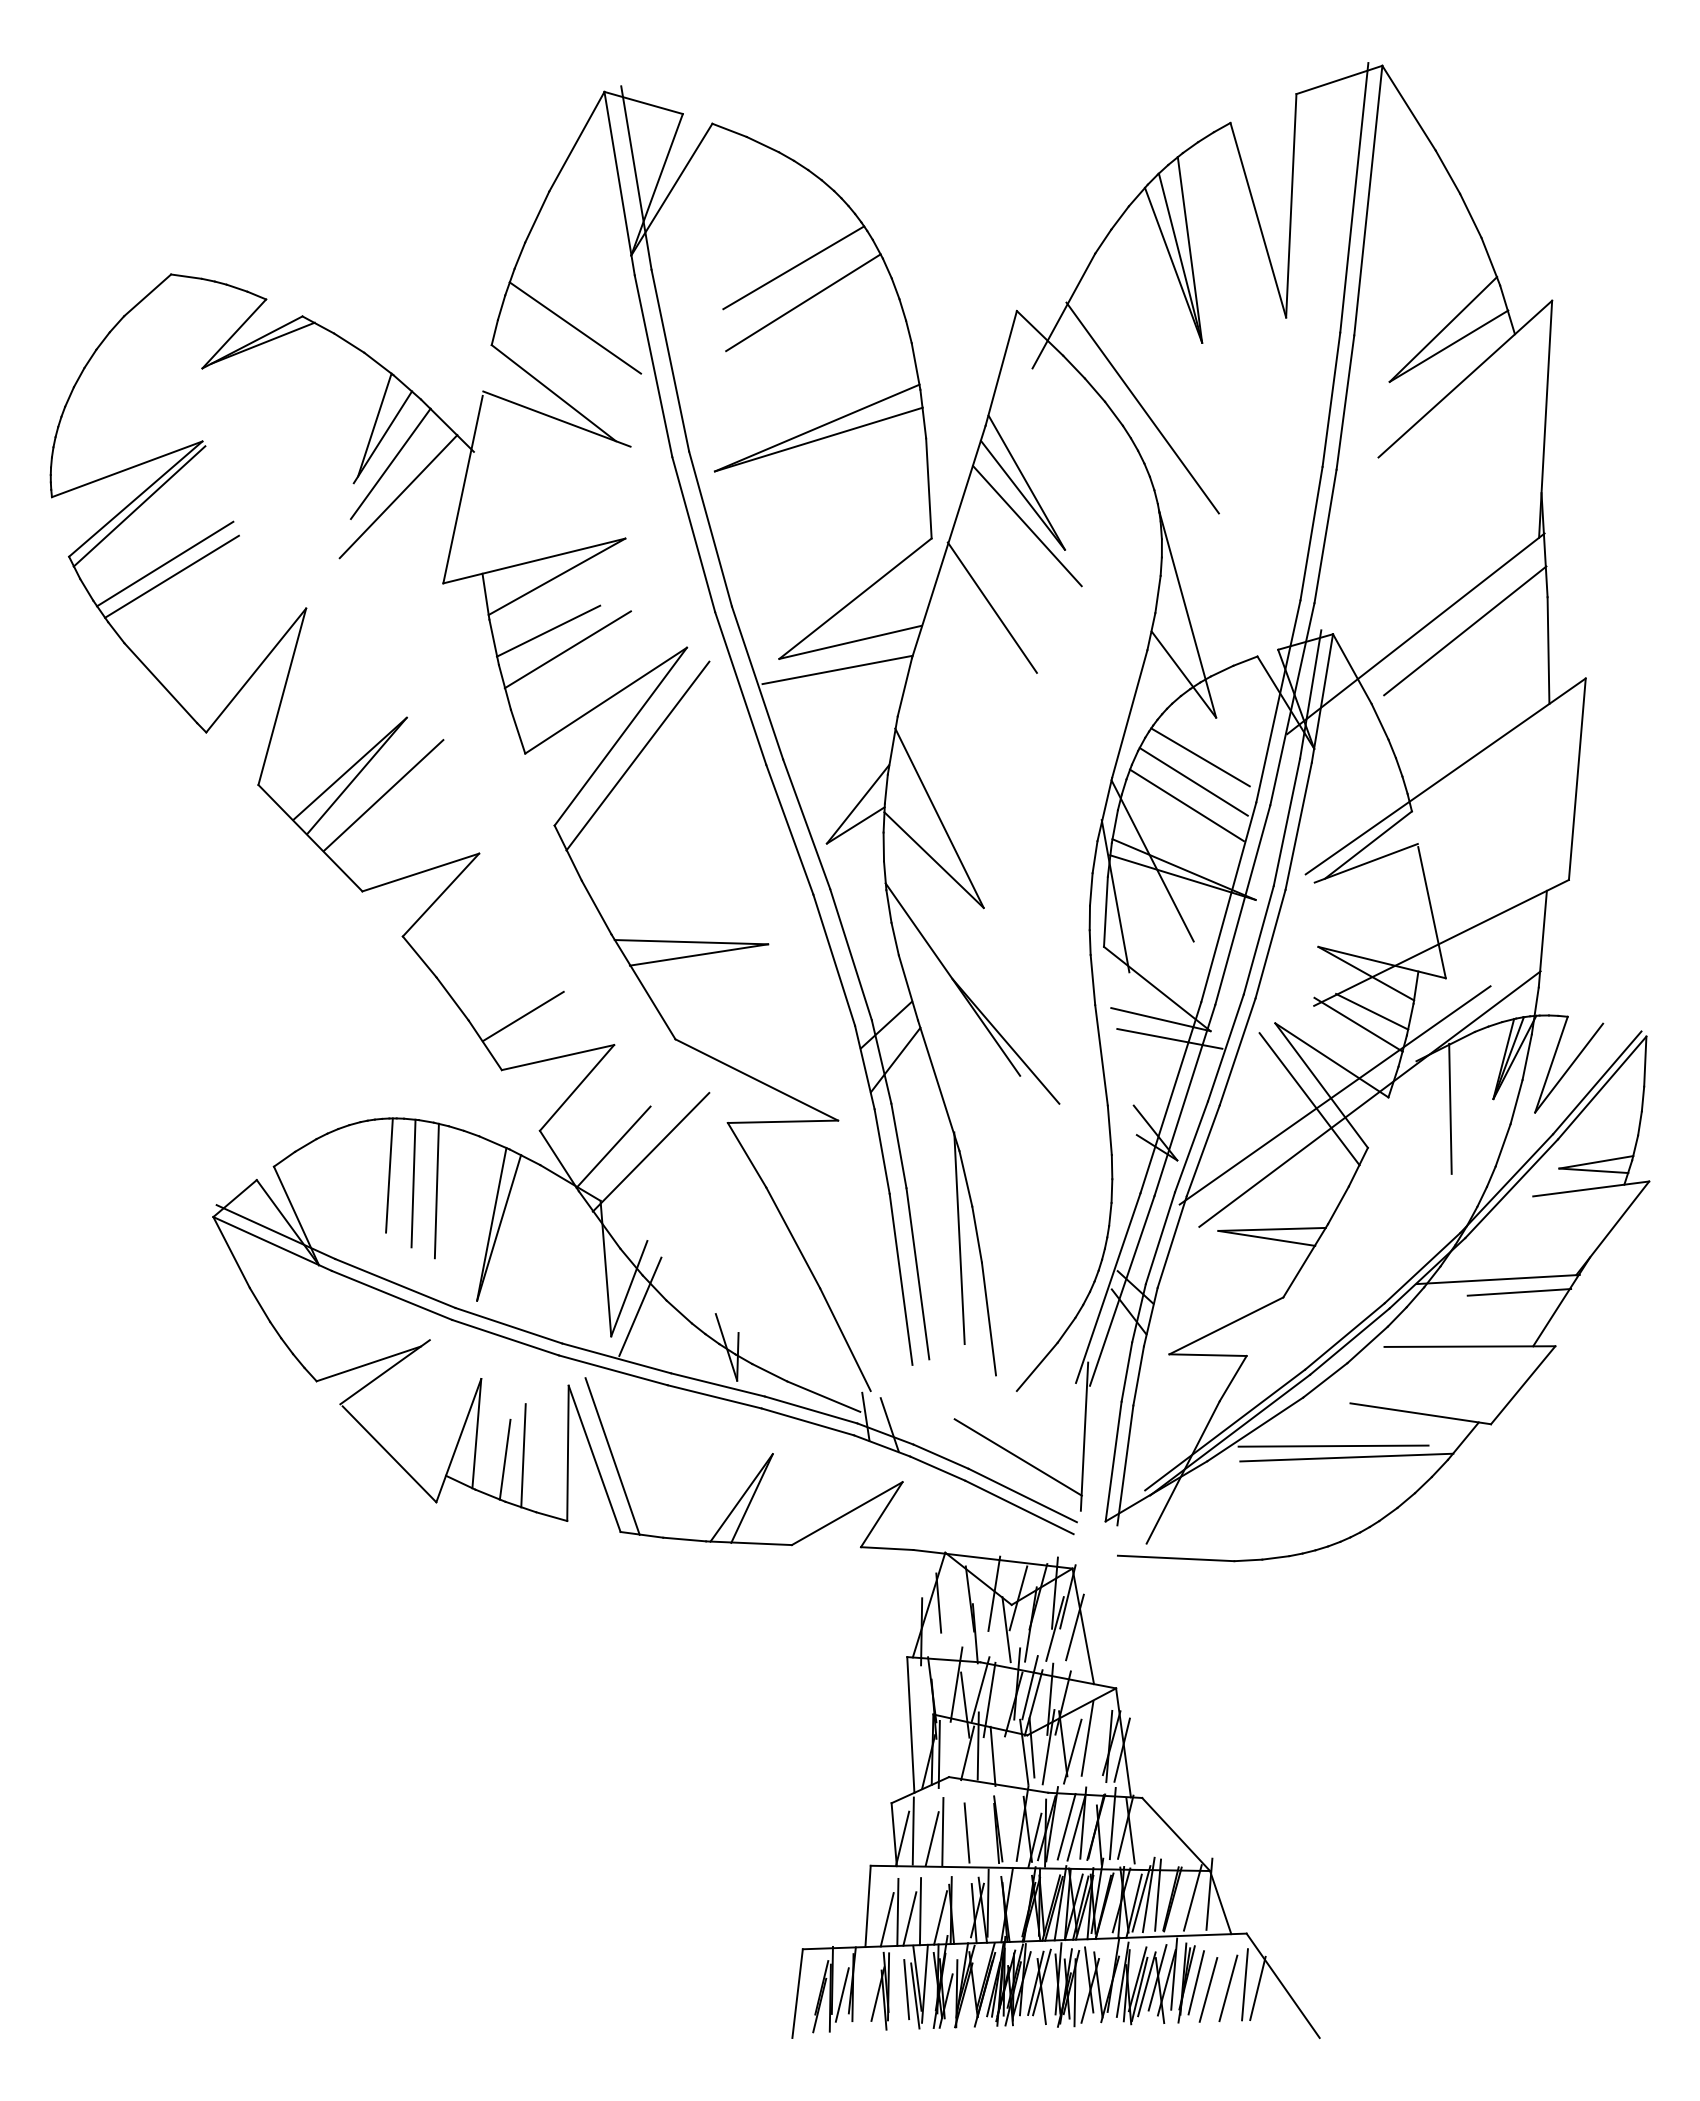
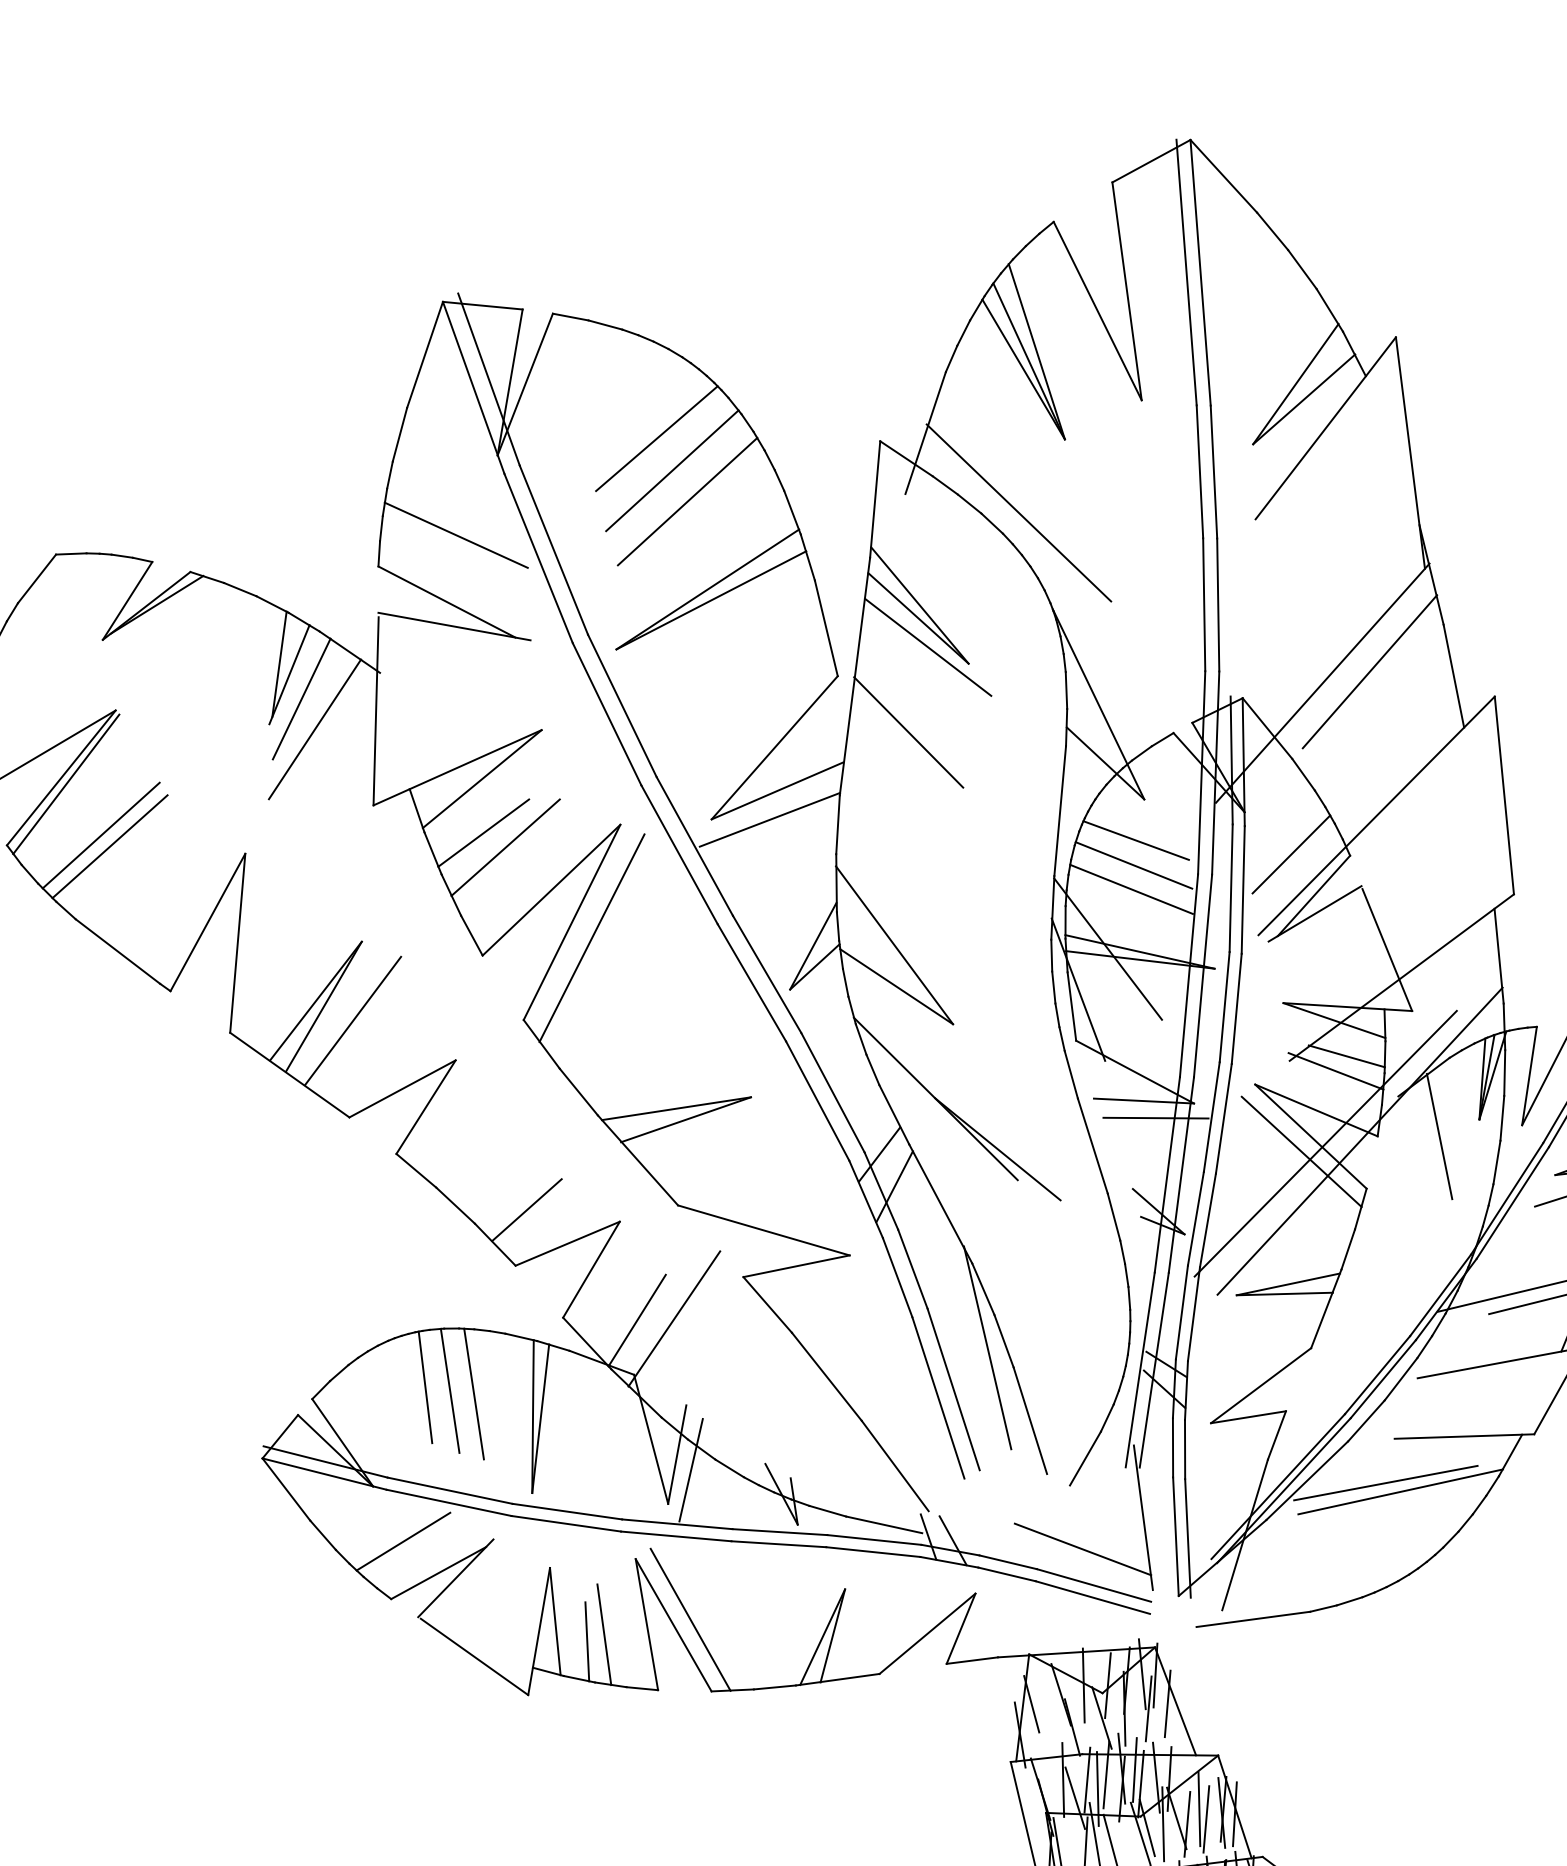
line: (812, 336) -> (687, 501), added
line: (1353, 799) -> (1291, 854), added
line: (339, 1325) -> (403, 1541), added
line: (1000, 1687) -> (1106, 1775), added
line: (1092, 1749) -> (1206, 1818), added

